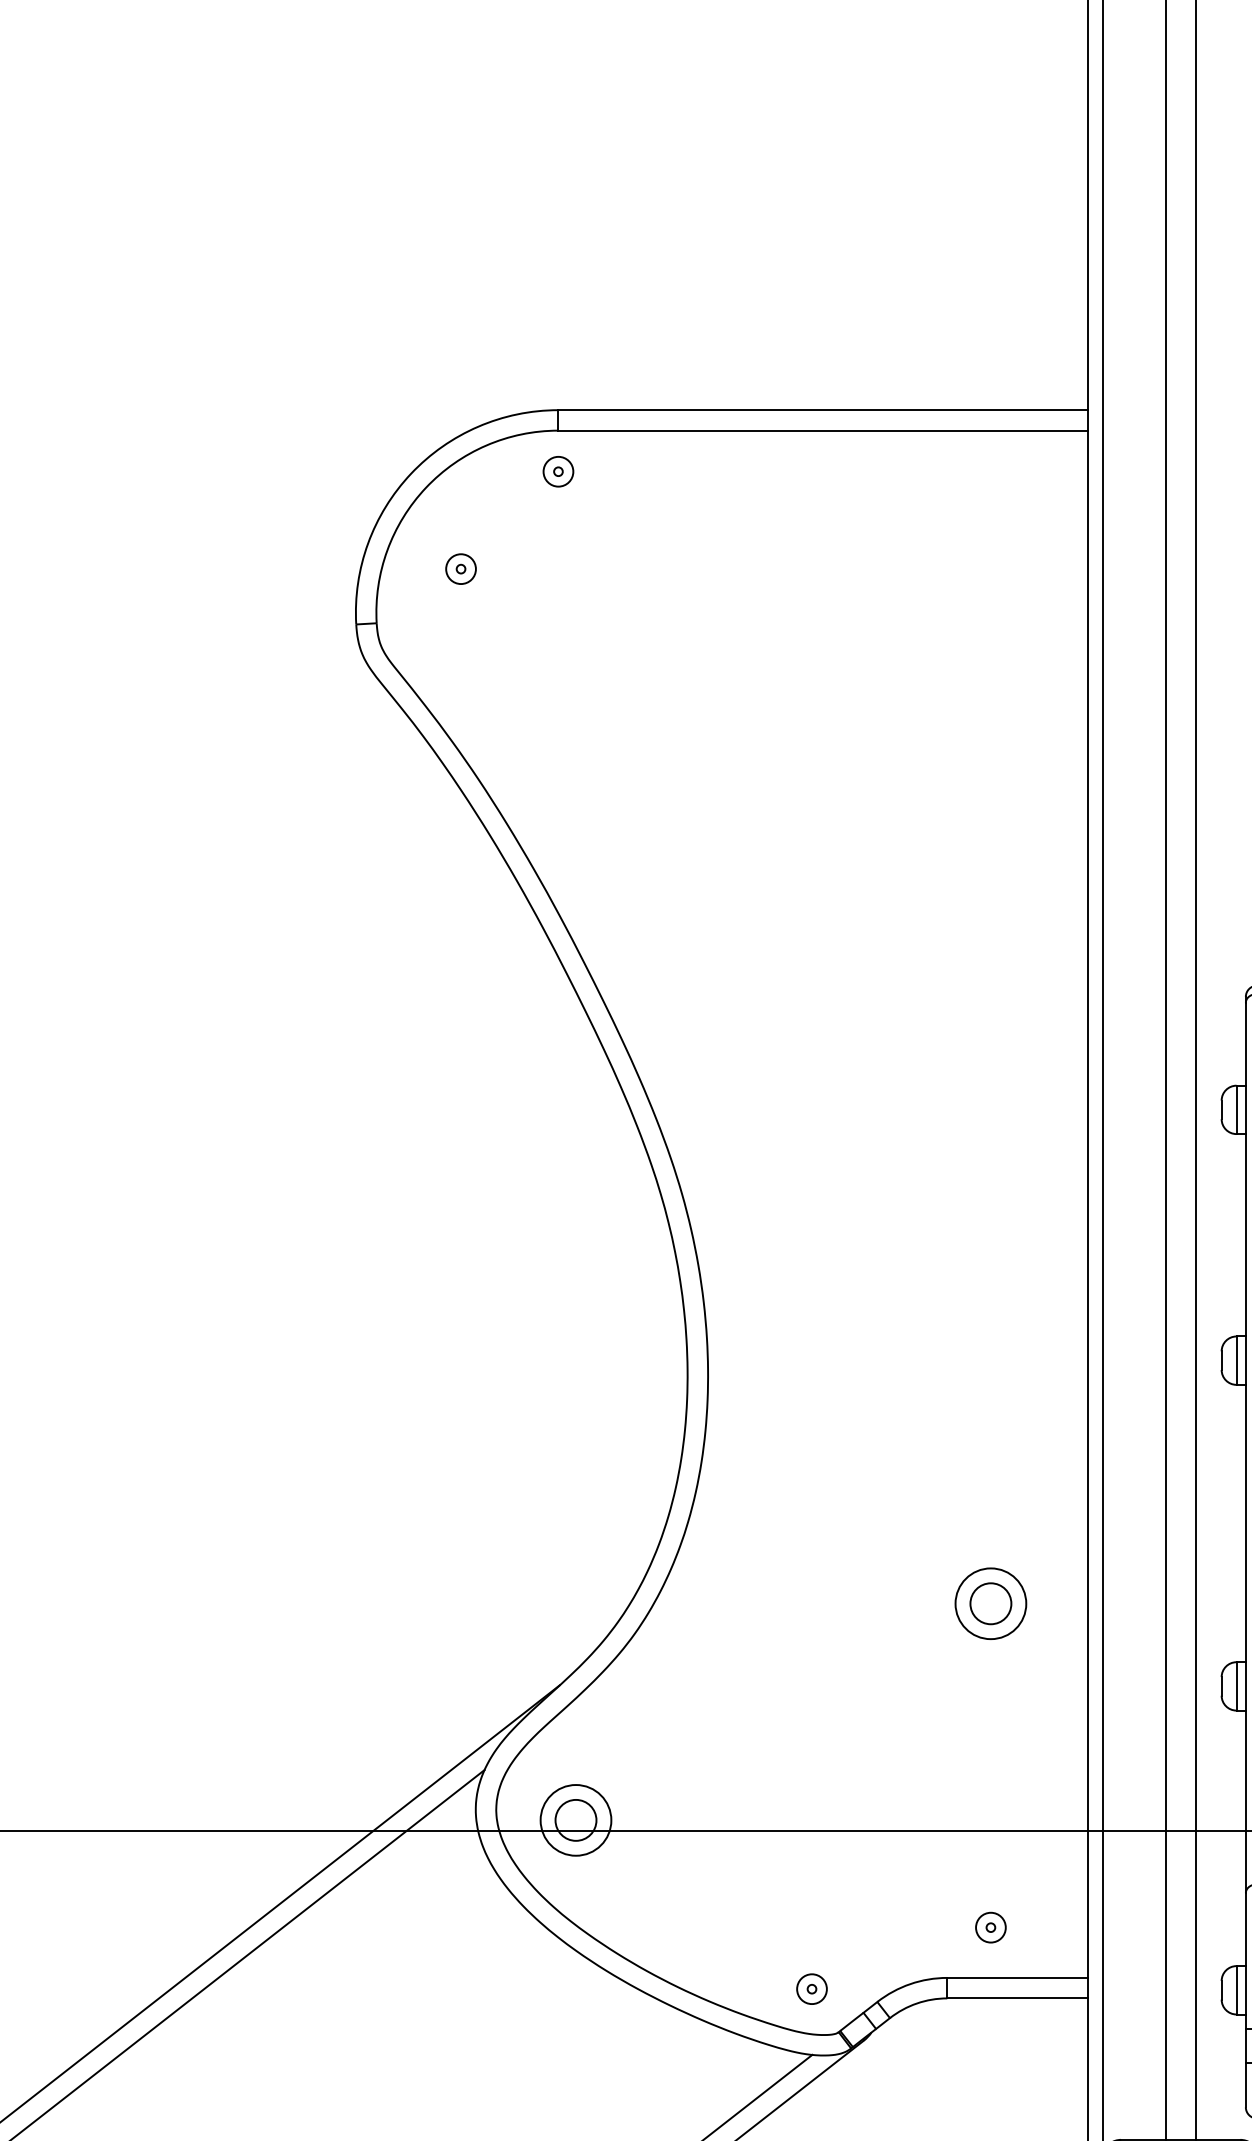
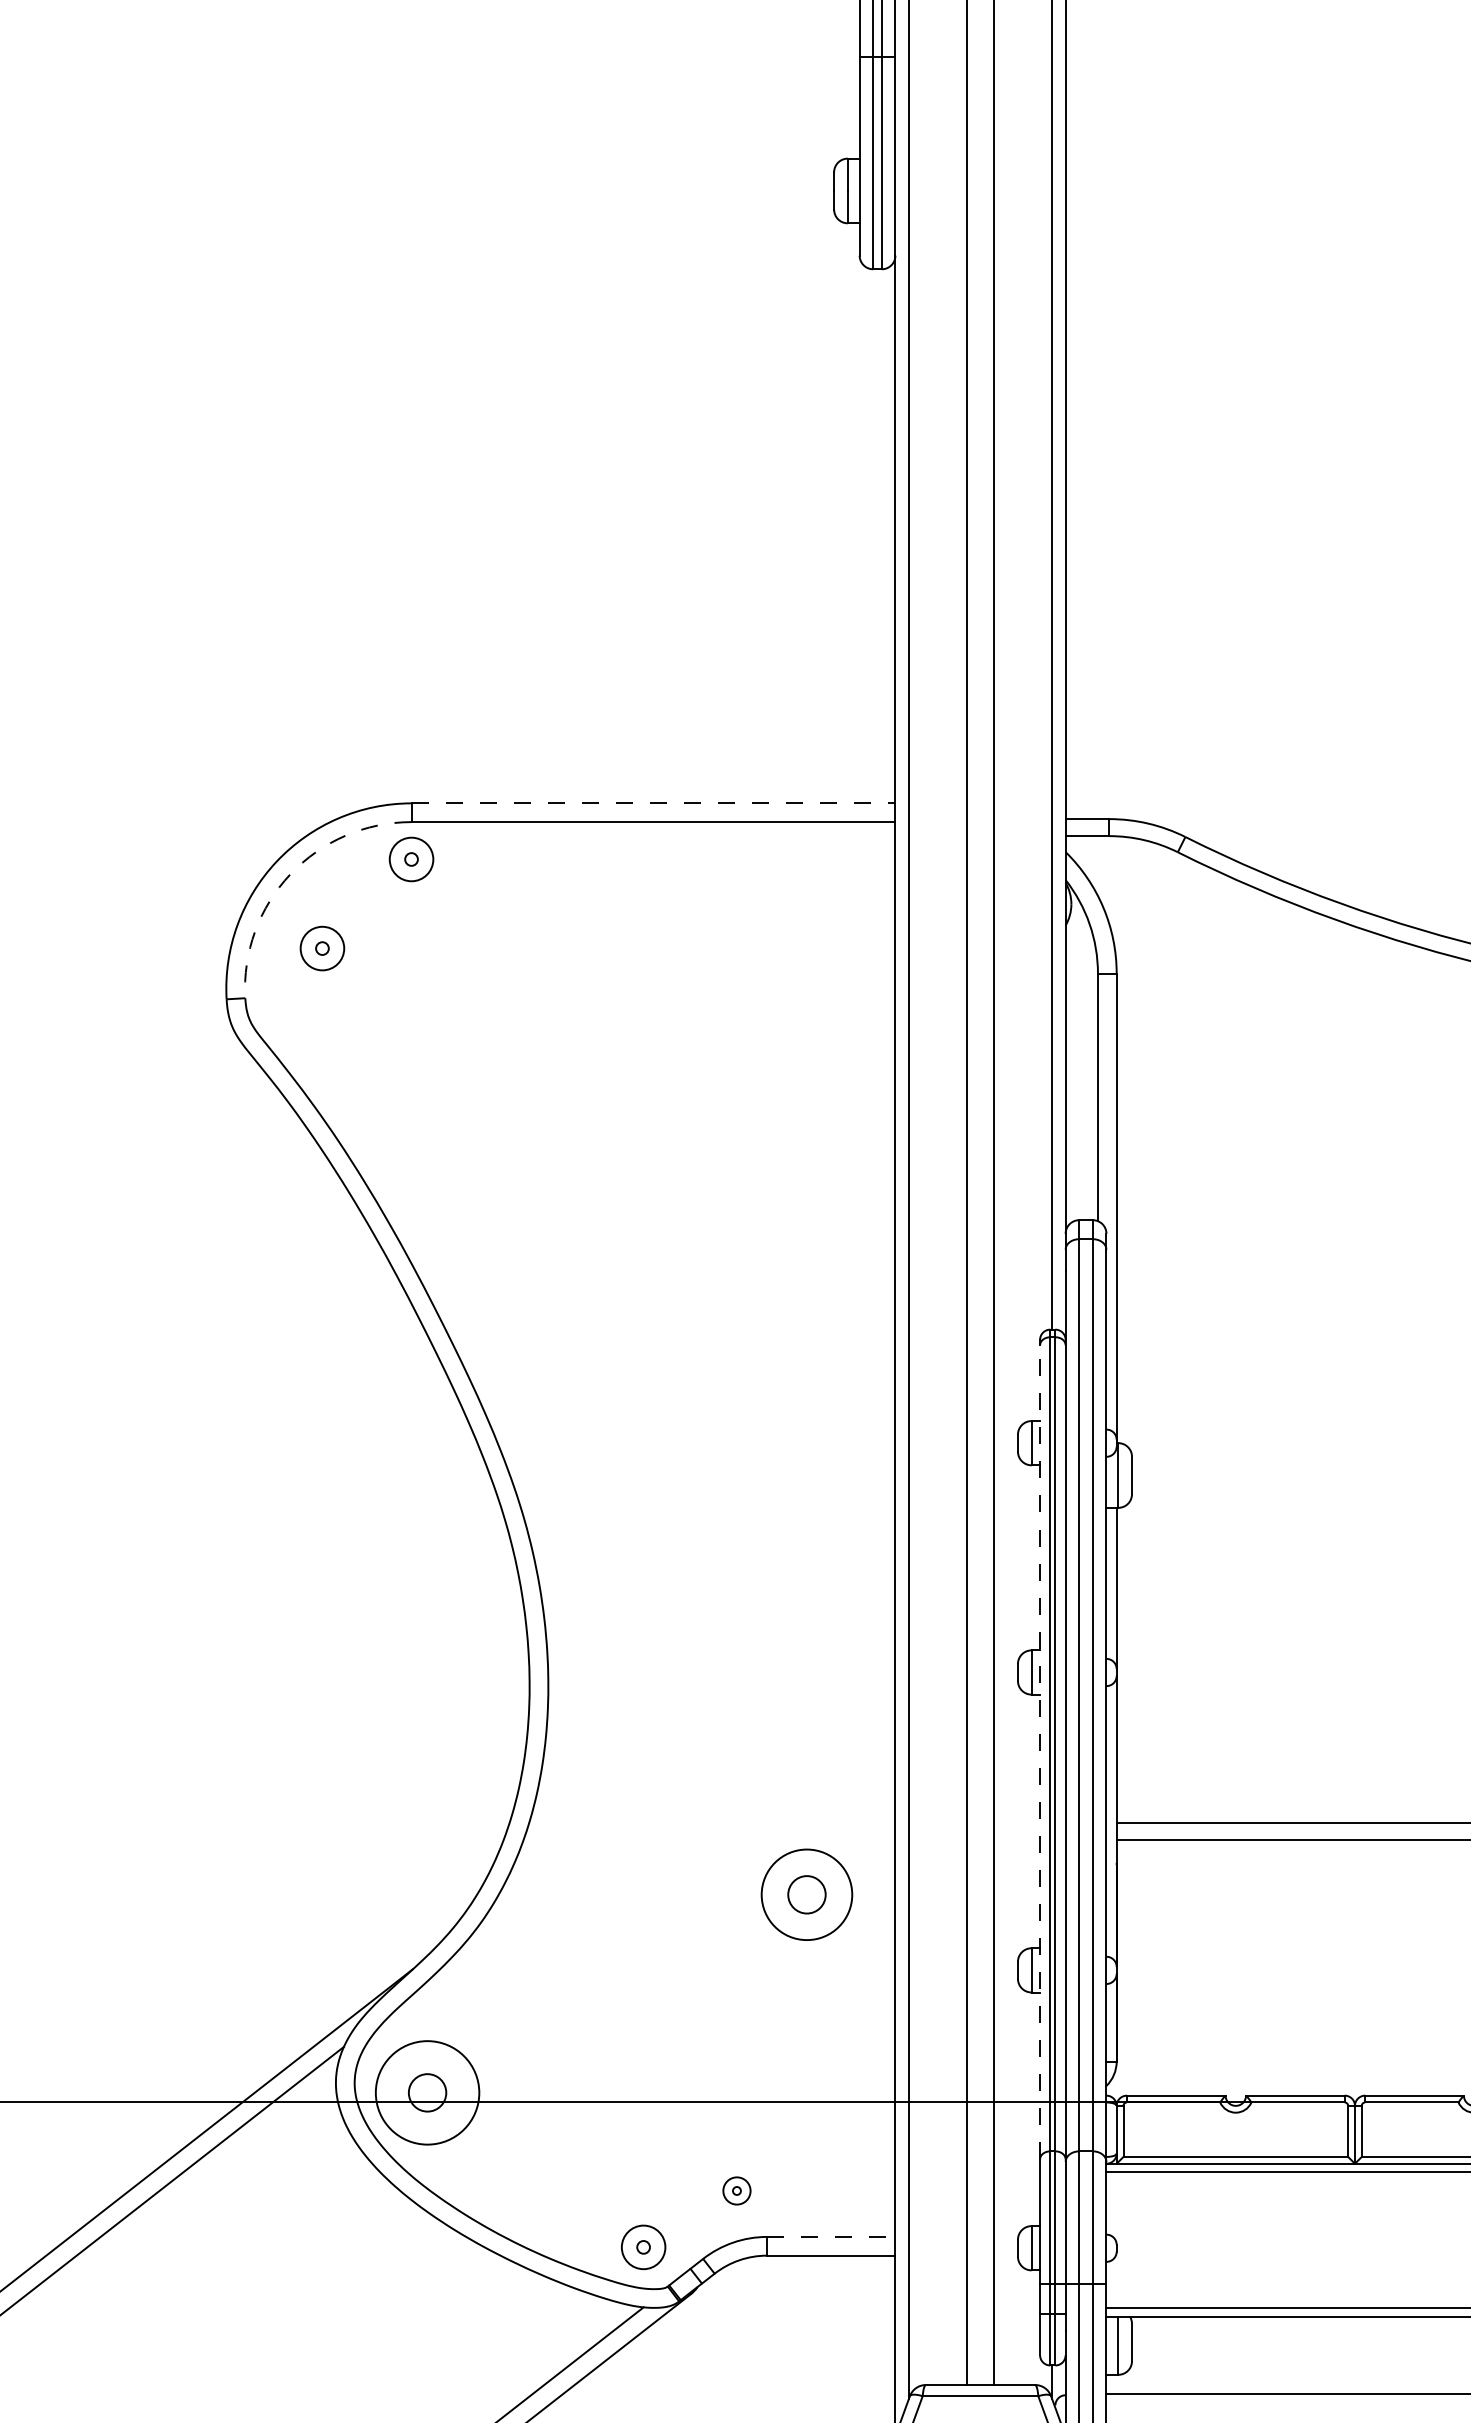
line: (823, 410) -> (653, 803), solid -> dashed
part: (558, 471) -> (411, 859), size x1.6
arc: (426, 487) -> (290, 874), solid -> dashed
part: (461, 568) -> (322, 948), size x1.6
line: (1246, 1447) -> (1040, 1751), solid -> dashed
circle: (990, 1603) -> (806, 1894), size x1.4
circle: (575, 1819) -> (427, 2092), size x1.6
part: (990, 1927) -> (736, 2190), moved
line: (1017, 1977) -> (831, 2236), solid -> dashed
part: (811, 1988) -> (642, 2246), size x1.6

